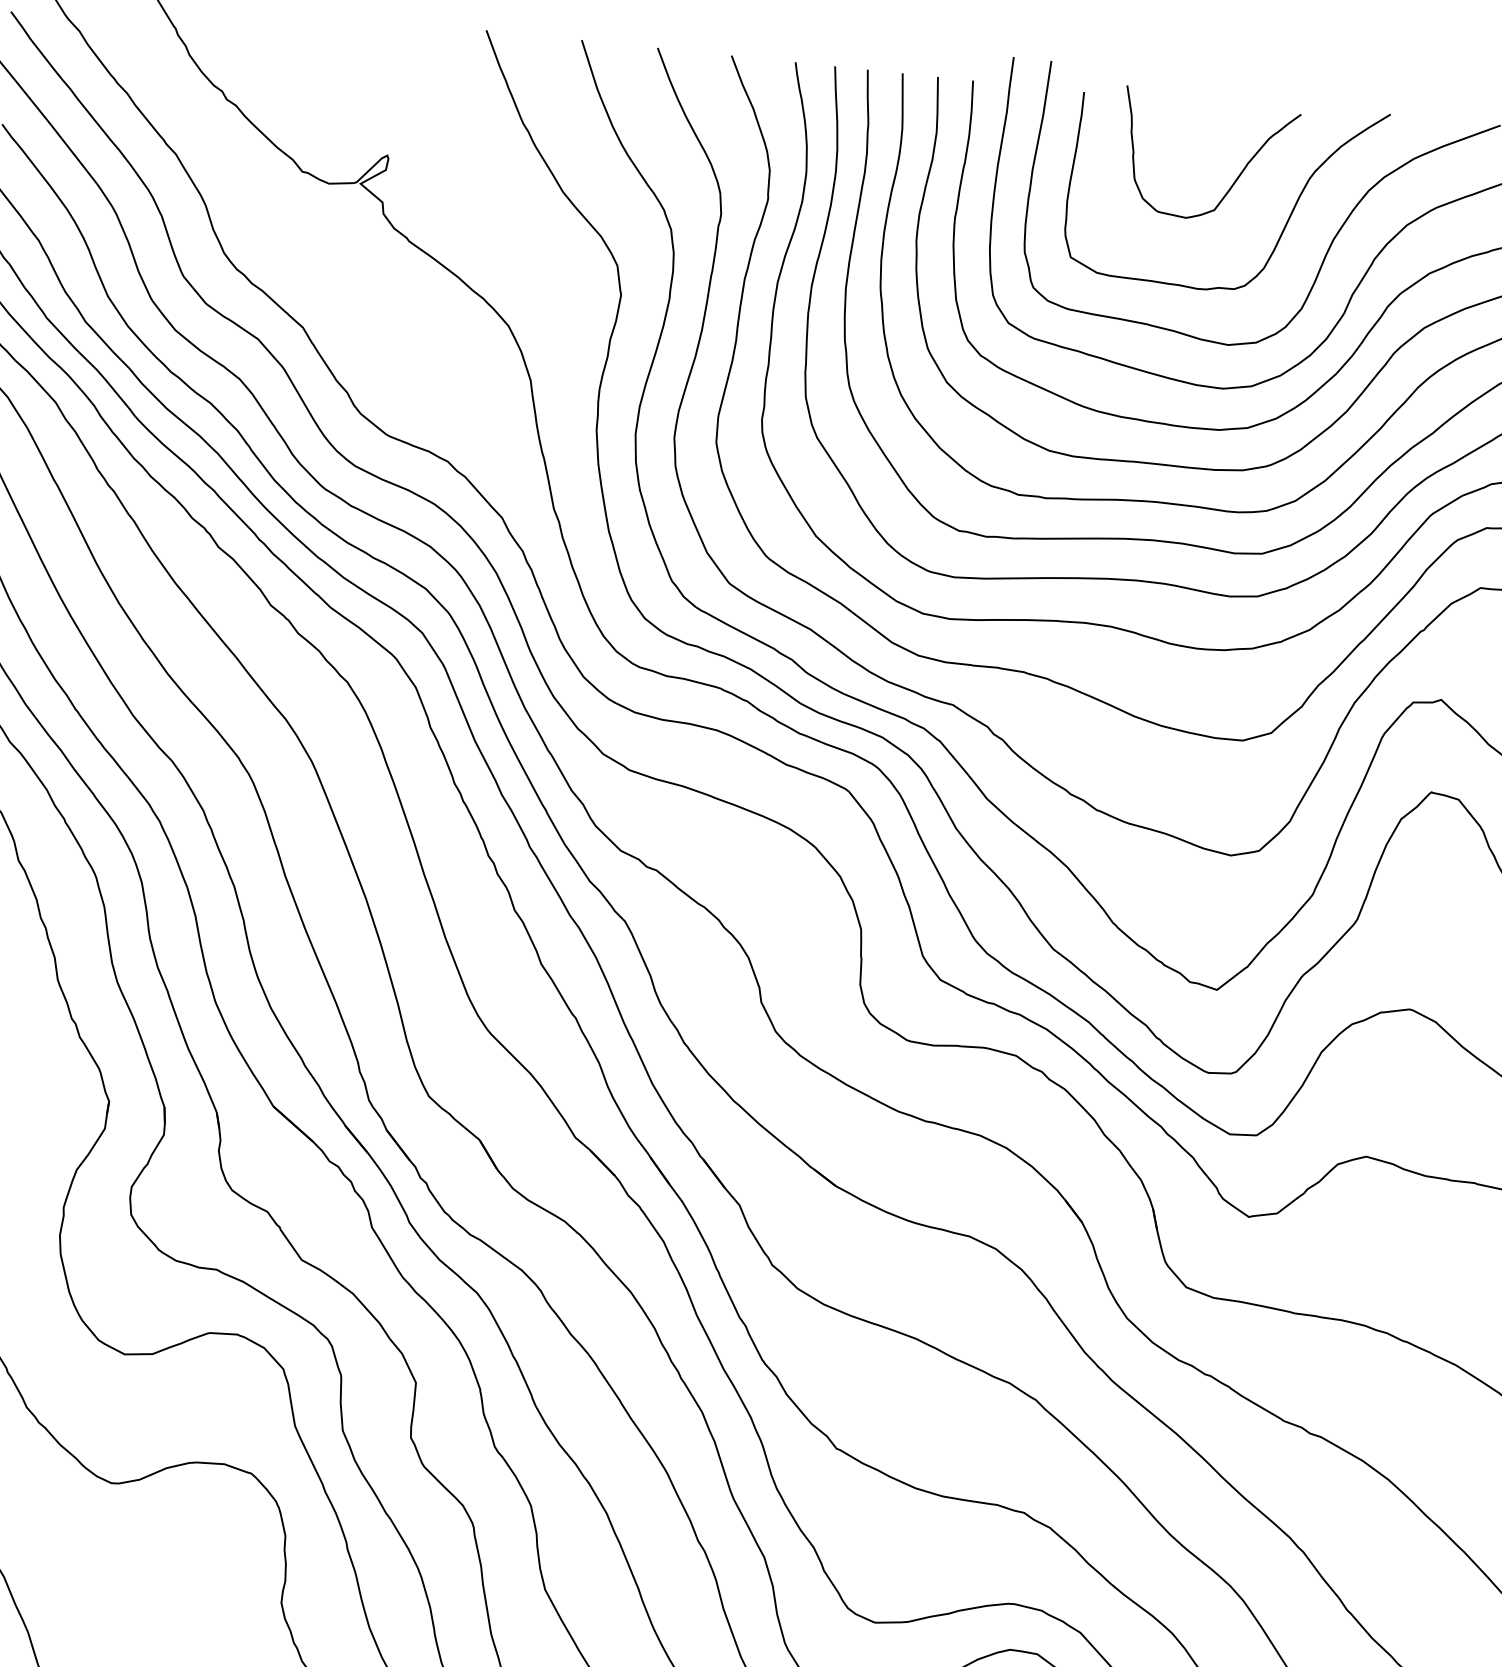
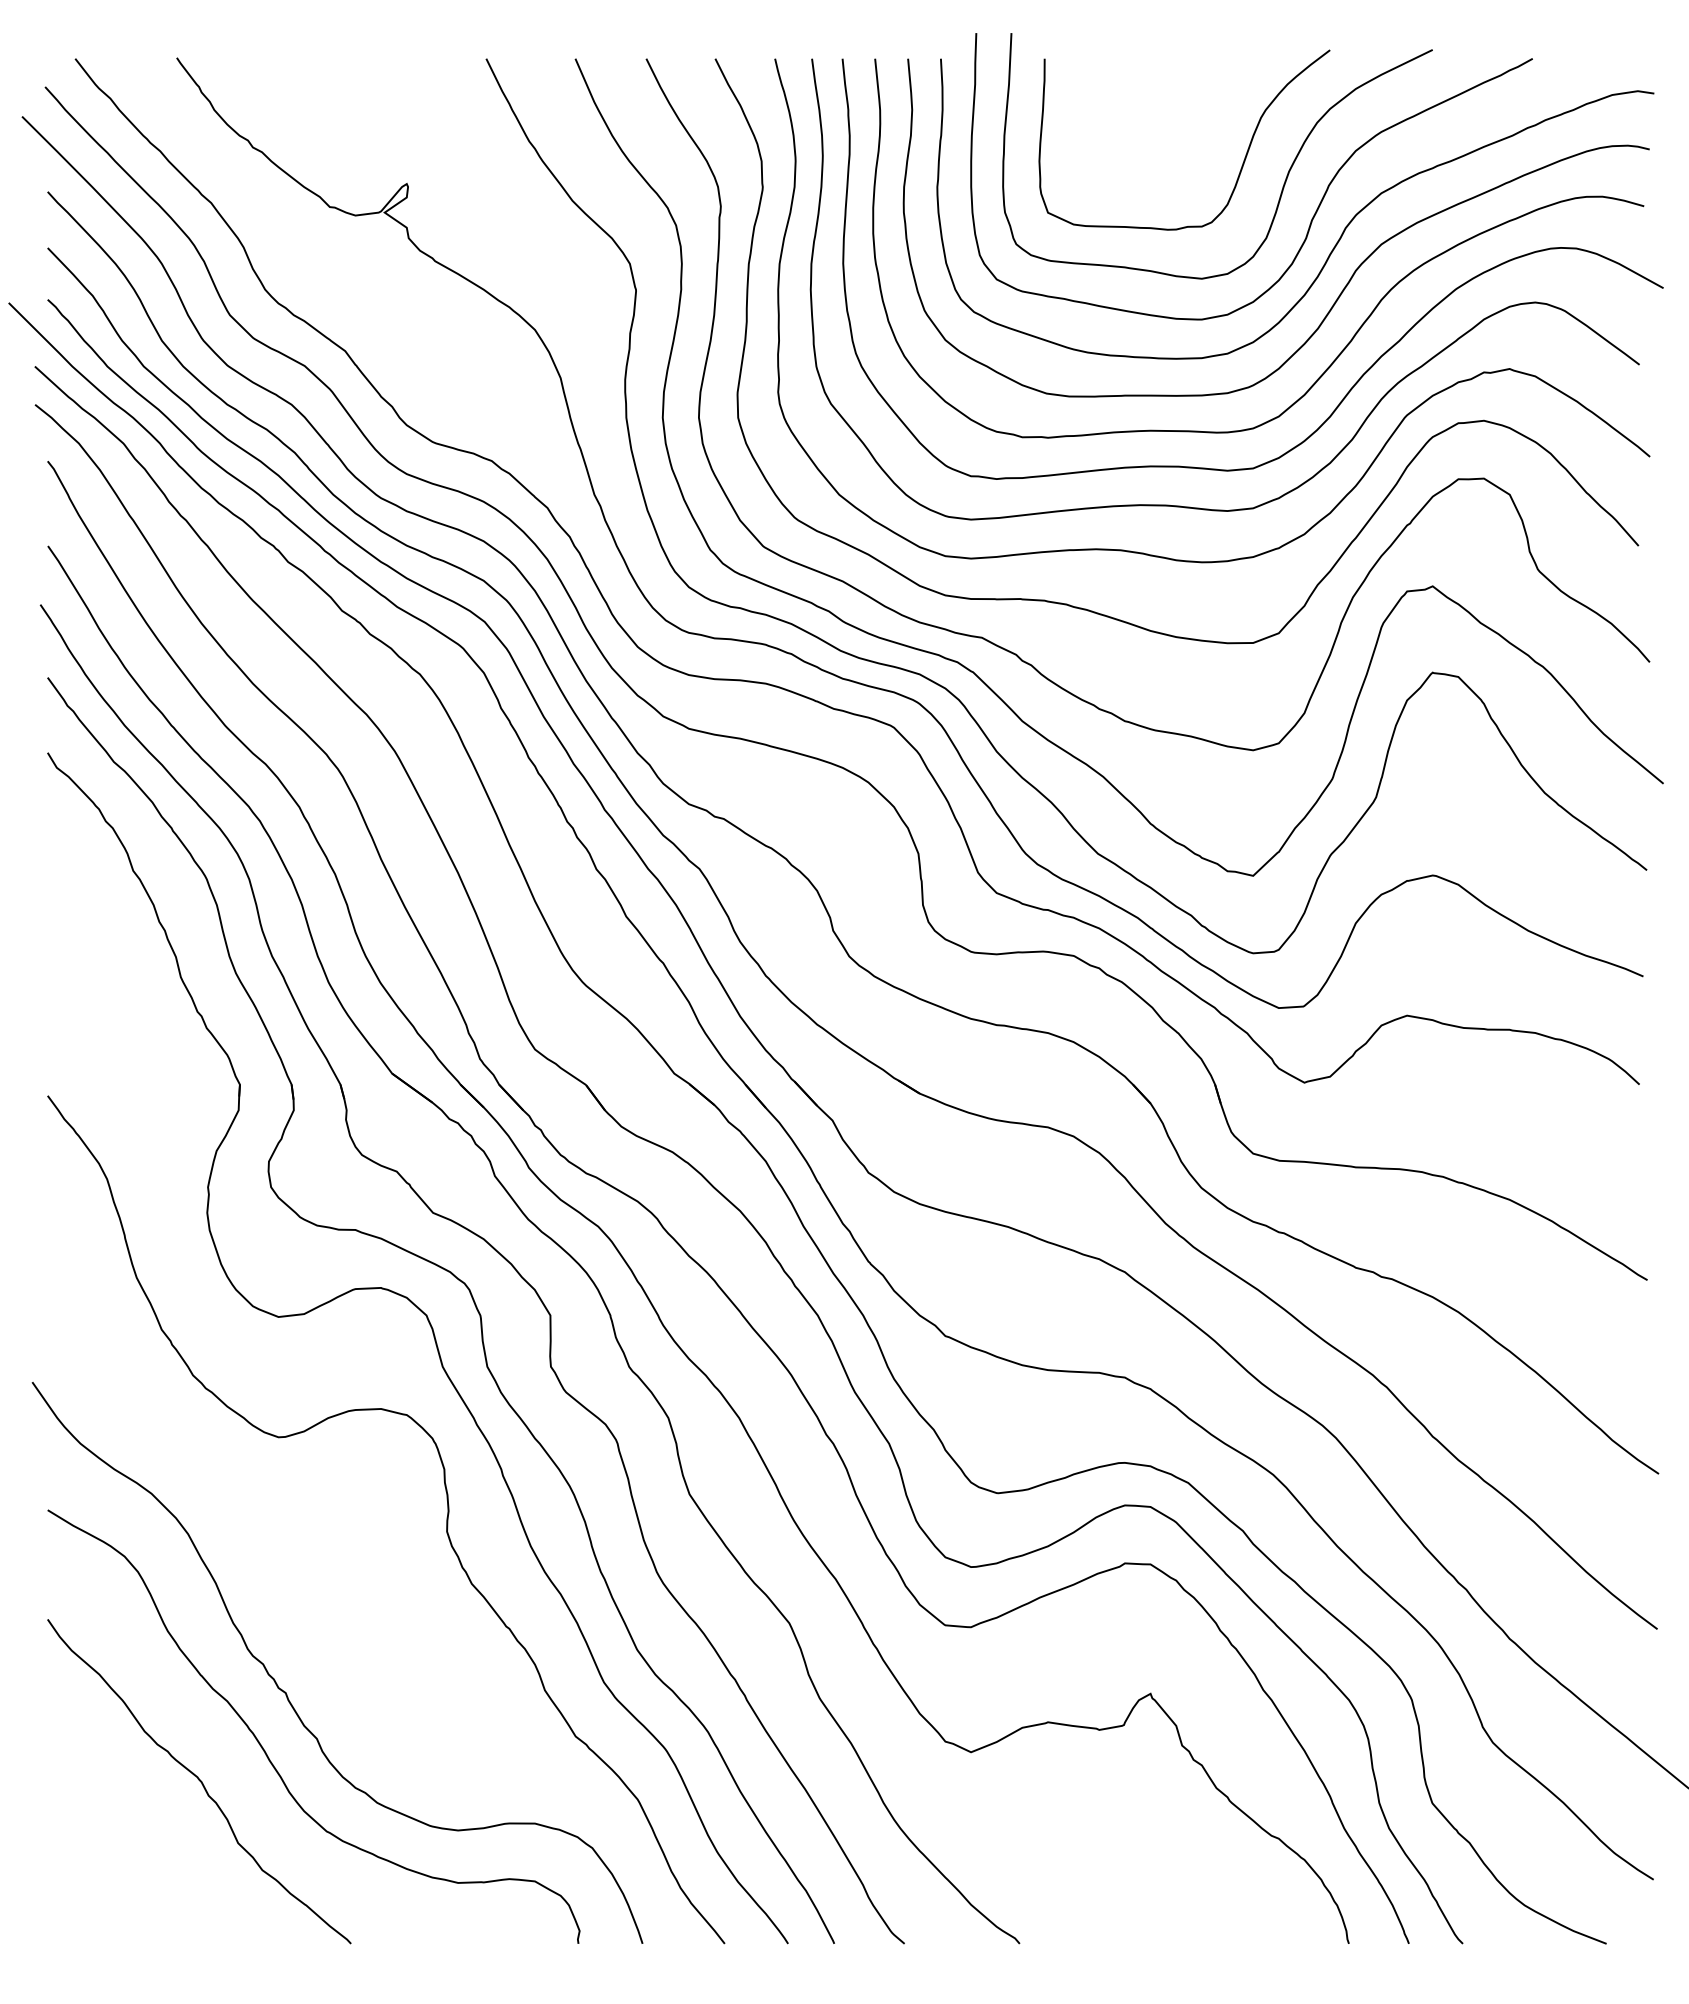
curve: (1236, 177) -> (1193, 123), removed

